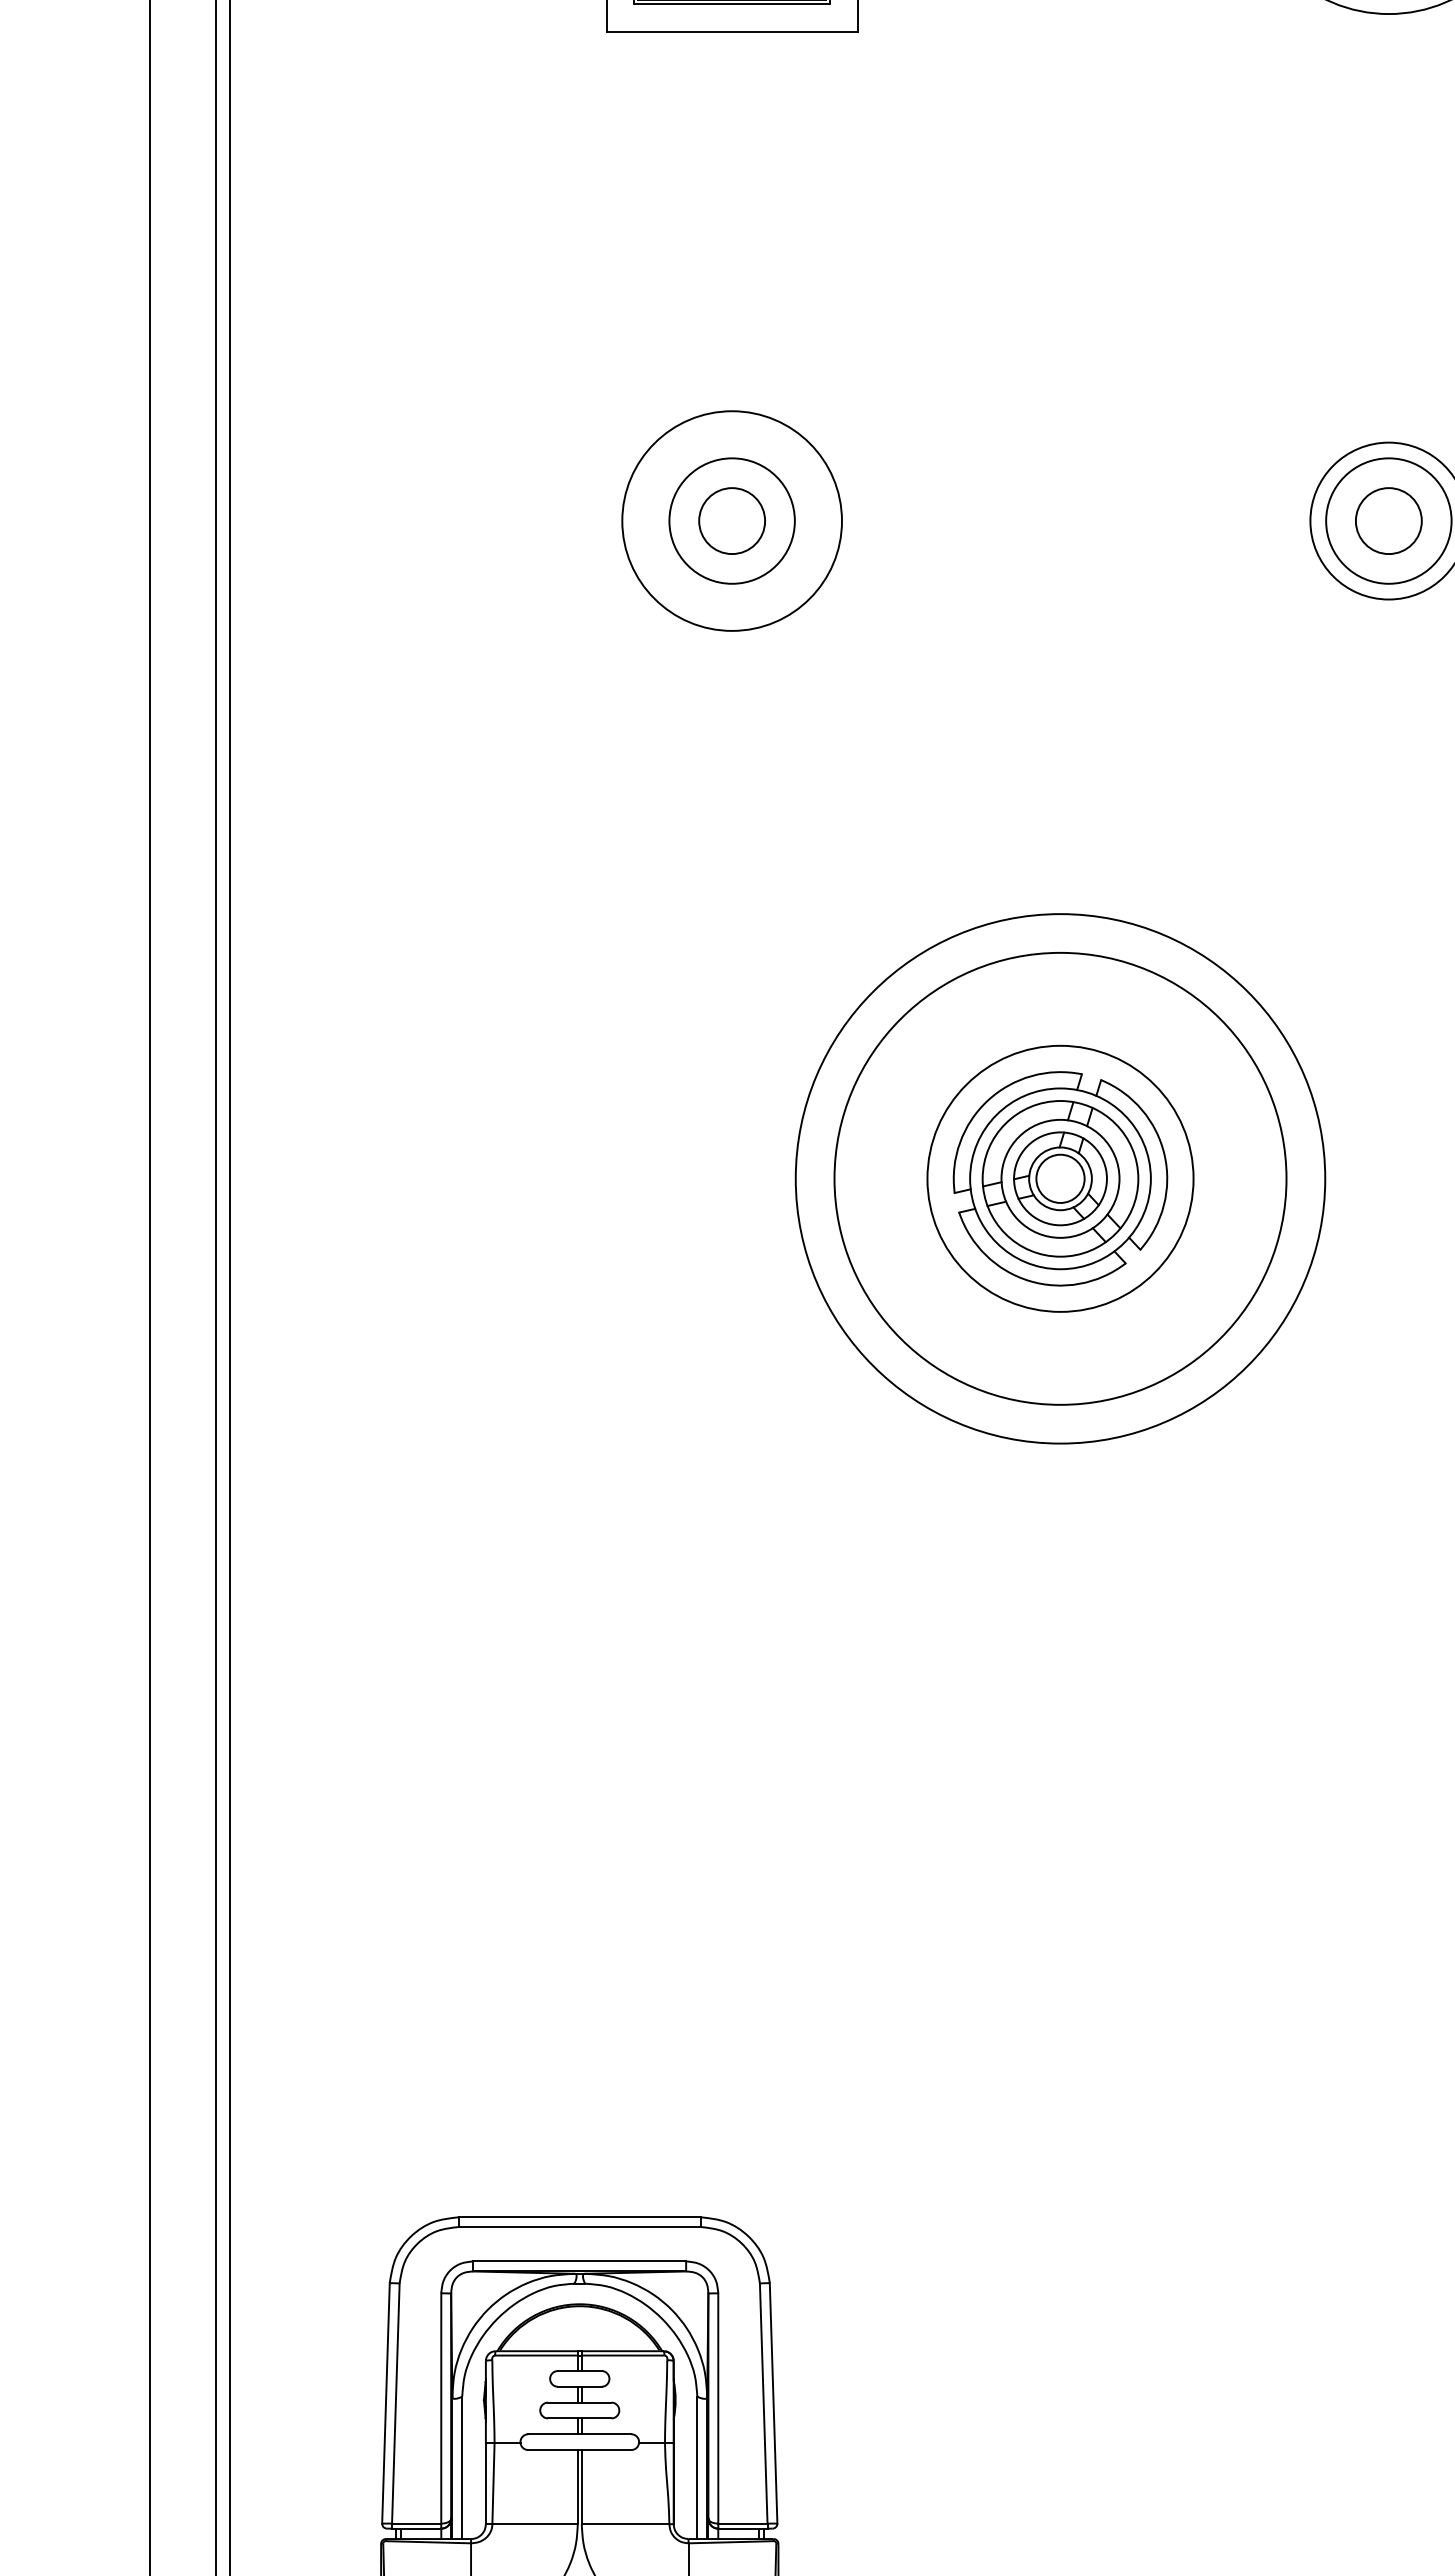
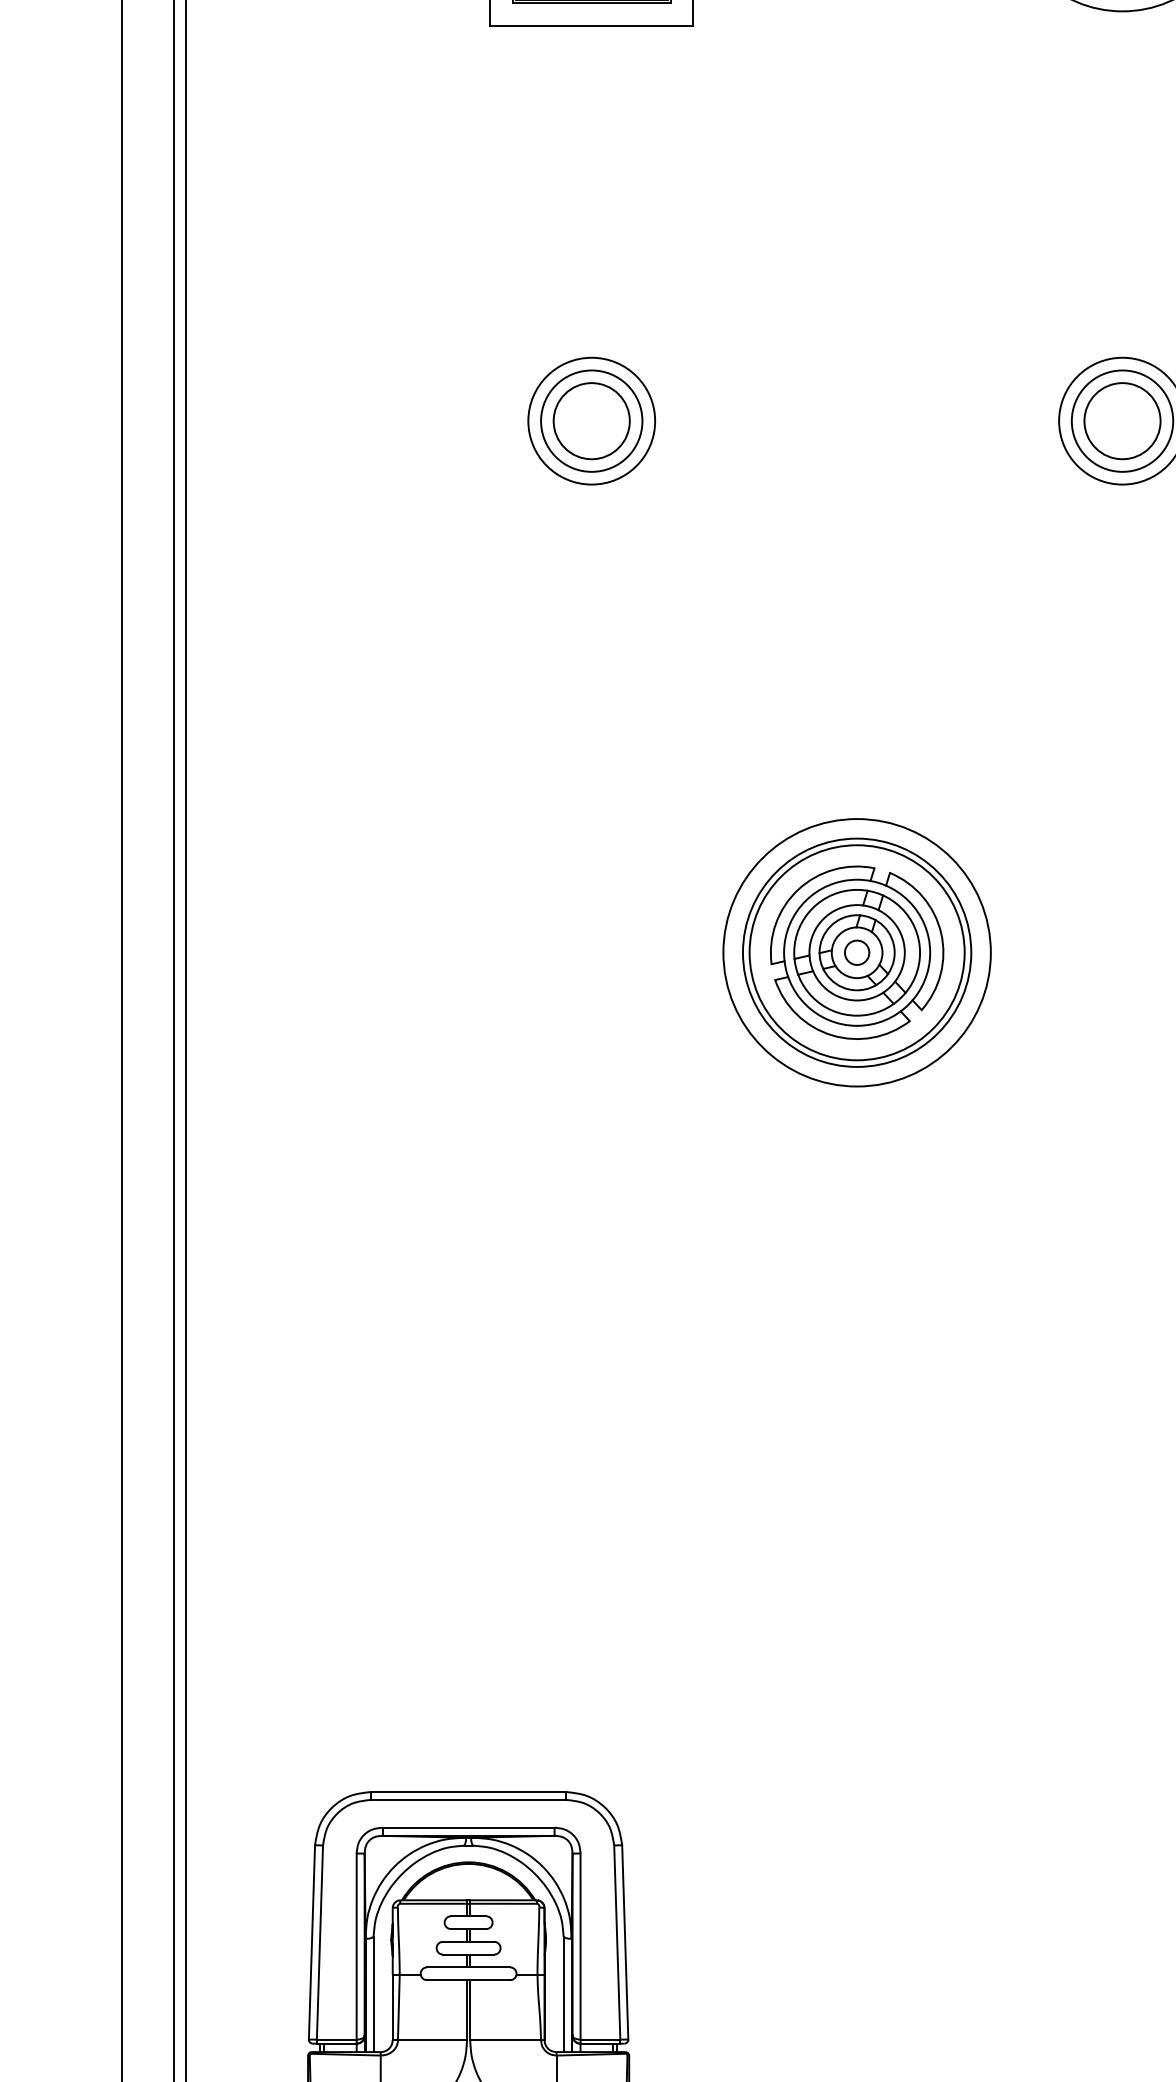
circle: (731, 520) -> (591, 420), size x0.71
circle: (732, 521) -> (592, 421), size x1.43
circle: (1388, 521) -> (1122, 421), size x1.43
circle: (1060, 1178) -> (857, 952), size x0.62
circle: (1060, 1178) -> (857, 952), size x0.62
circle: (1060, 1178) -> (857, 952), size x0.62

